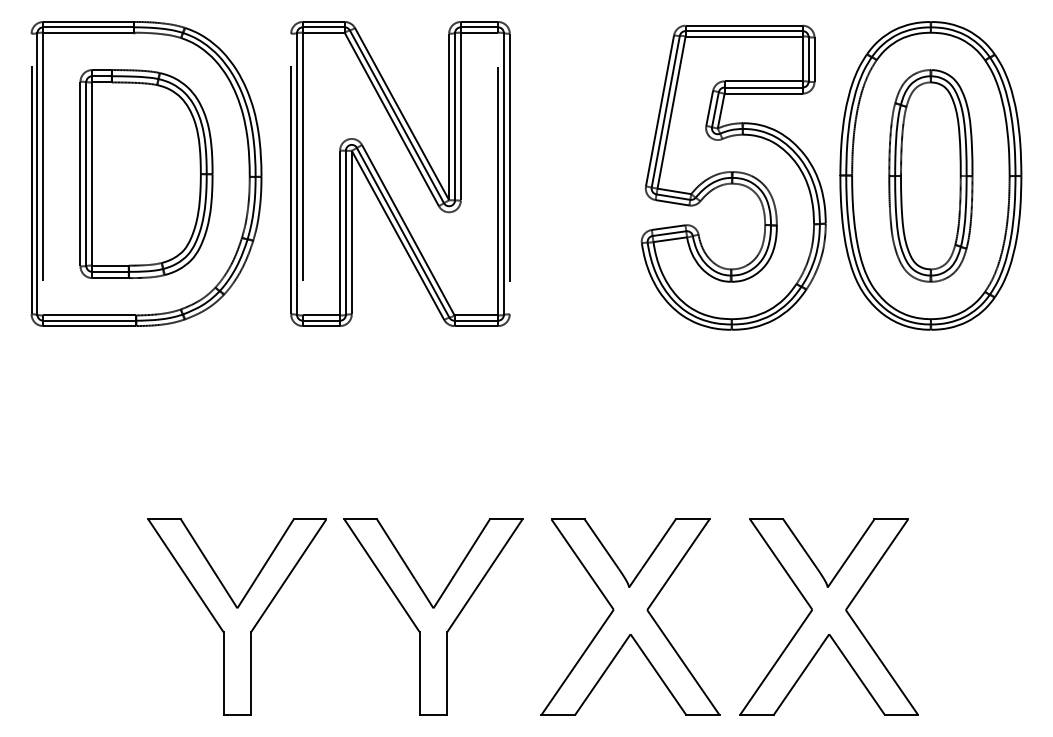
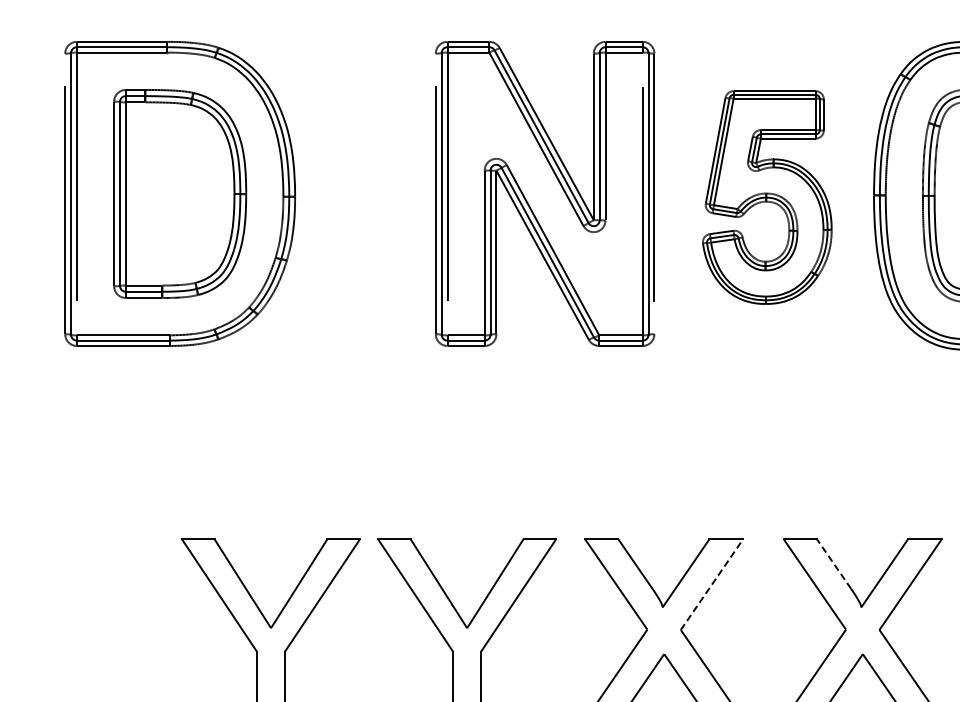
part: (400, 173) -> (545, 193), moved
part: (733, 177) -> (767, 197), size x0.7
line: (800, 544) -> (834, 564), solid -> dashed
line: (678, 564) -> (712, 584), solid -> dashed

